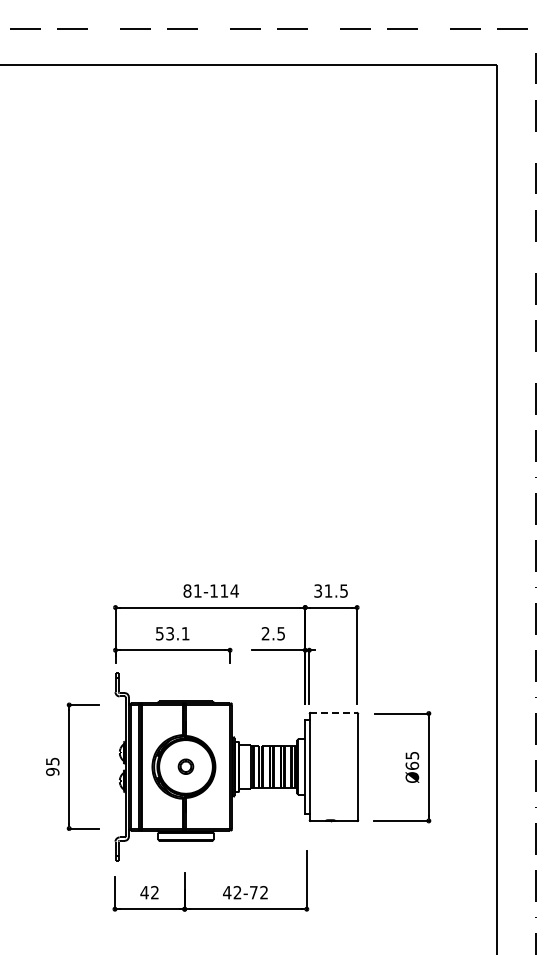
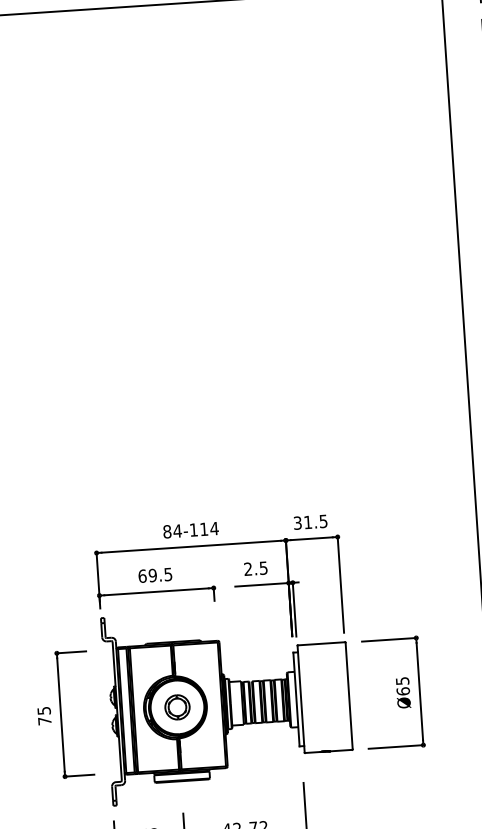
text: (197, 590) -> (177, 530), 81-114 -> 84-114
text: (172, 633) -> (155, 575), 53.1 -> 69.5
line: (333, 713) -> (321, 644), dashed -> solid
part: (185, 766) -> (176, 706), size x1.67
text: (52, 771) -> (44, 720), 95 -> 75

